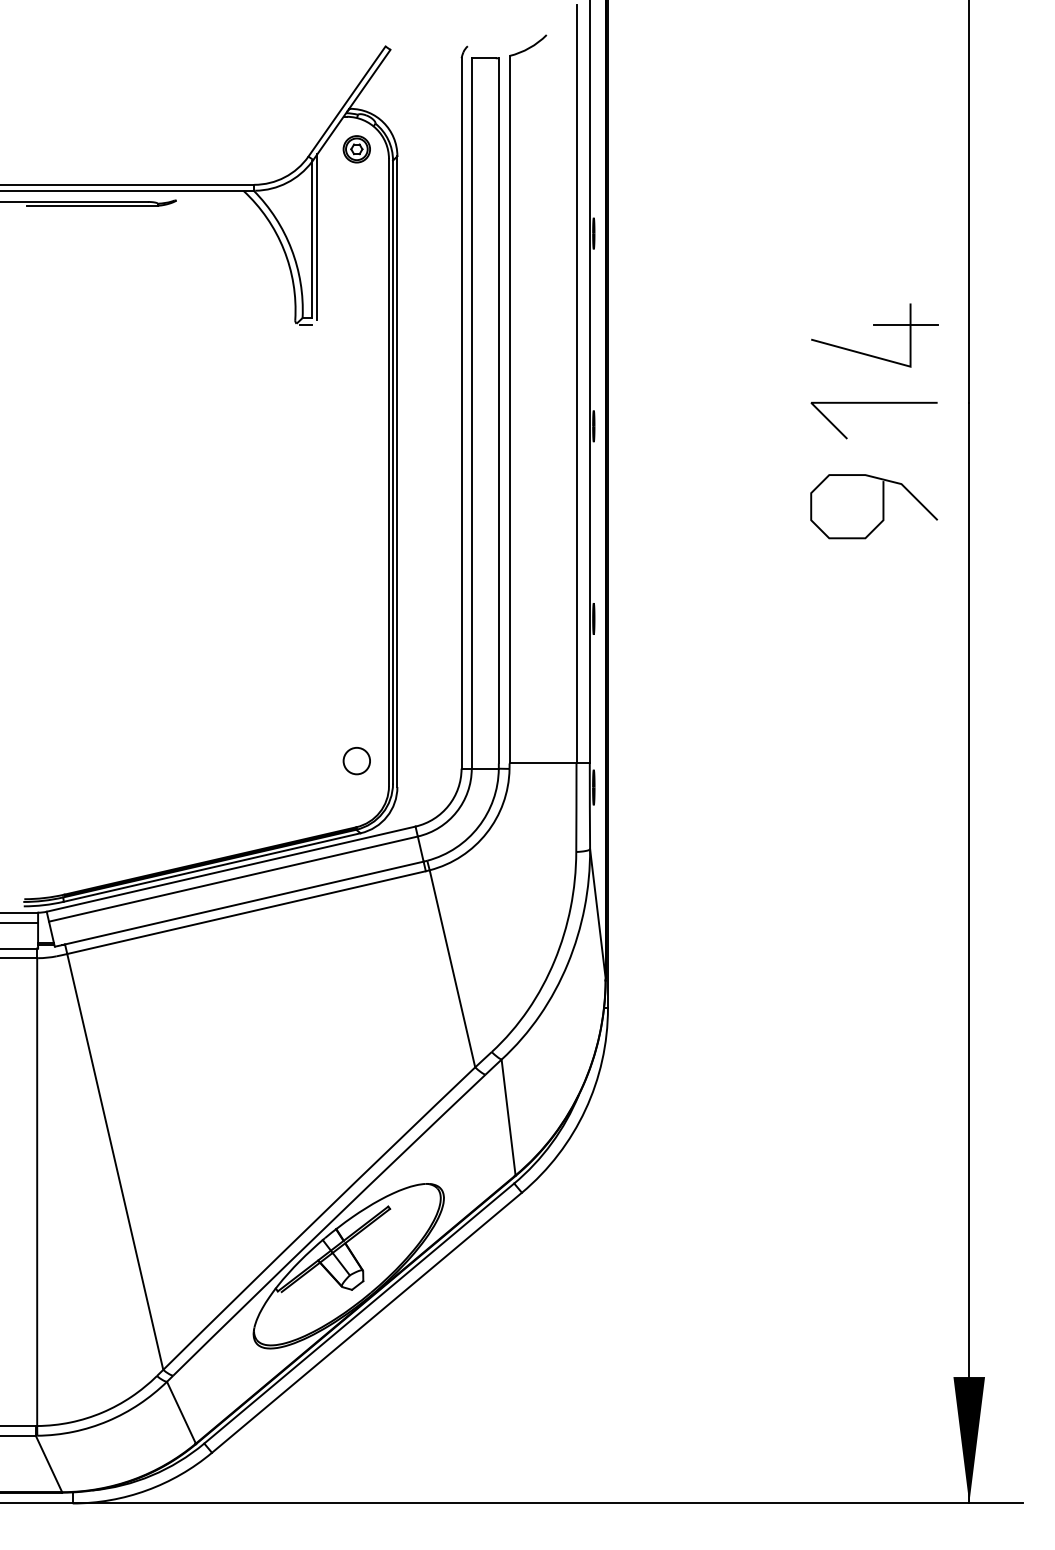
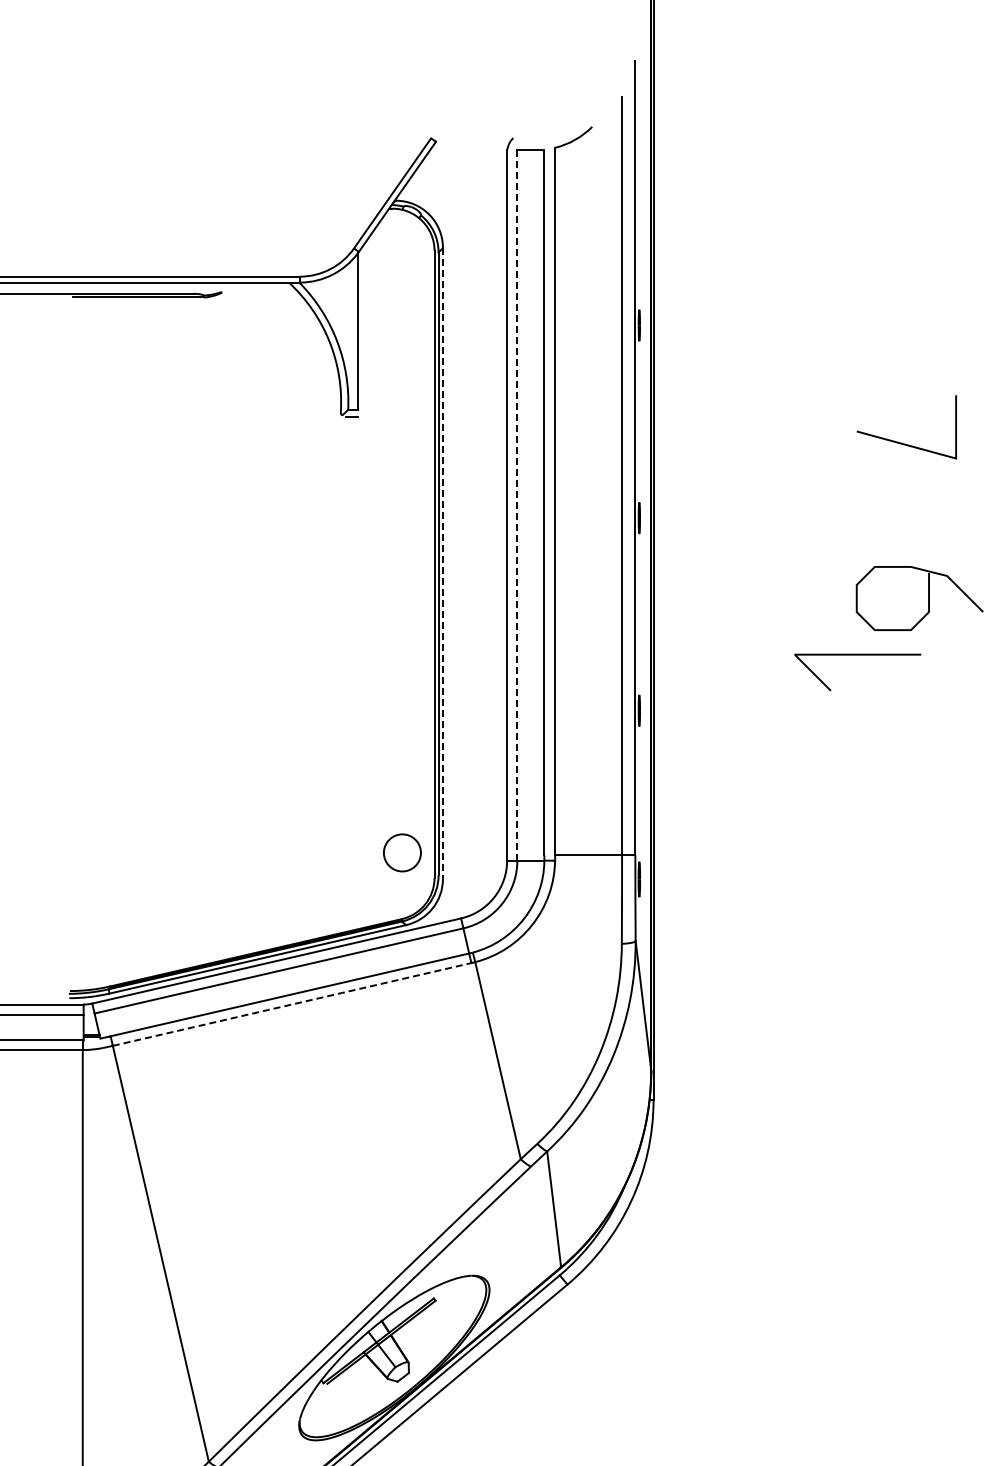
part: (356, 149) -> (402, 241), removed
line: (317, 237) -> (363, 329), removed
line: (905, 324) -> (951, 416), removed
line: (873, 403) -> (857, 655), moved
line: (471, 413) -> (517, 505), solid -> dashed
line: (397, 472) -> (443, 564), solid -> dashed
circle: (356, 760) -> (402, 852), size x1.4
line: (246, 912) -> (292, 1004), solid -> dashed

